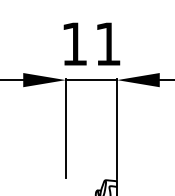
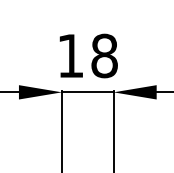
text: (108, 44) -> (104, 56), 11 -> 18

